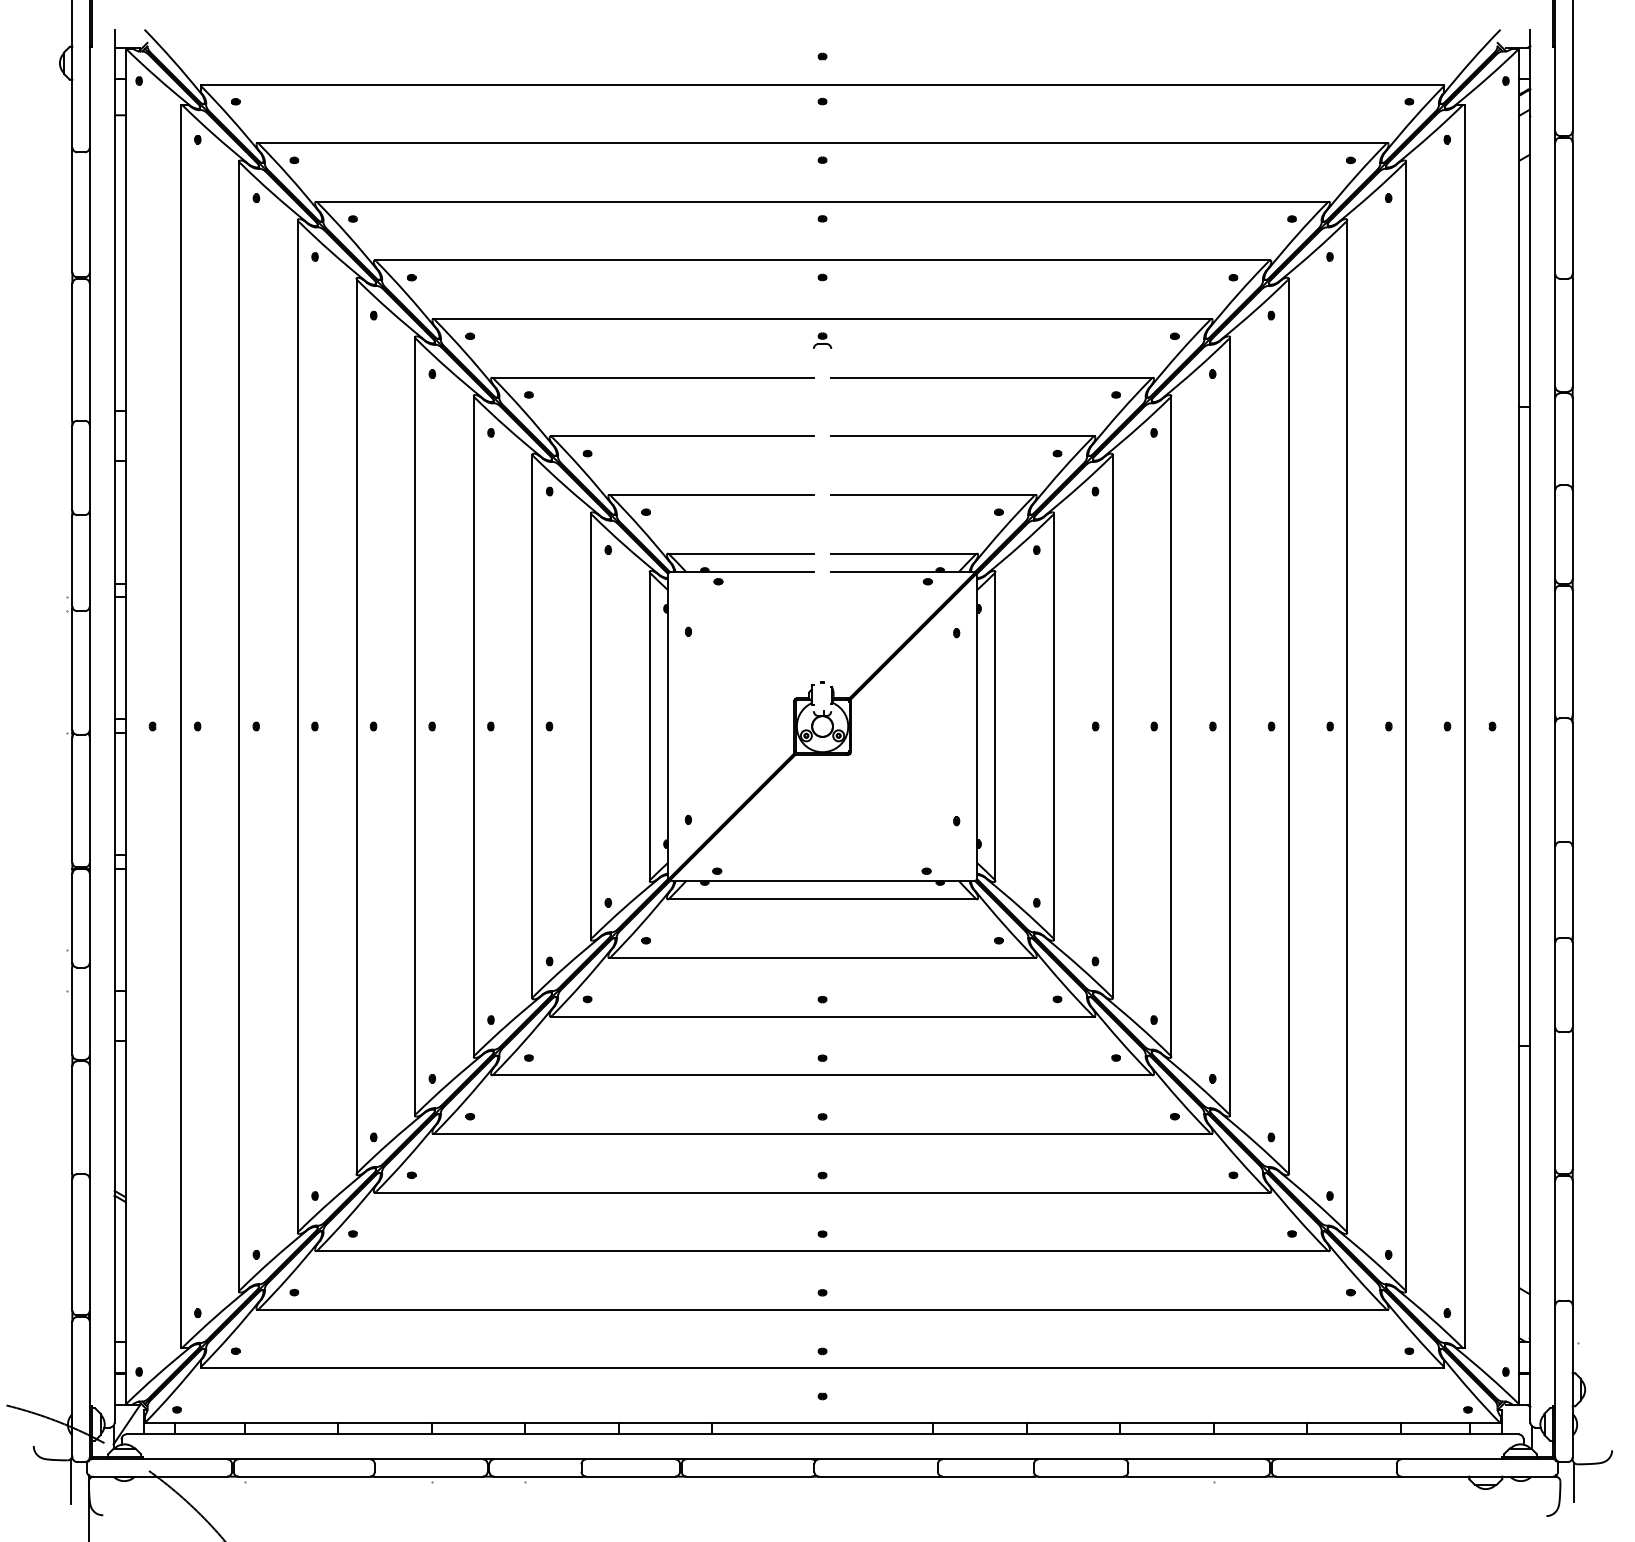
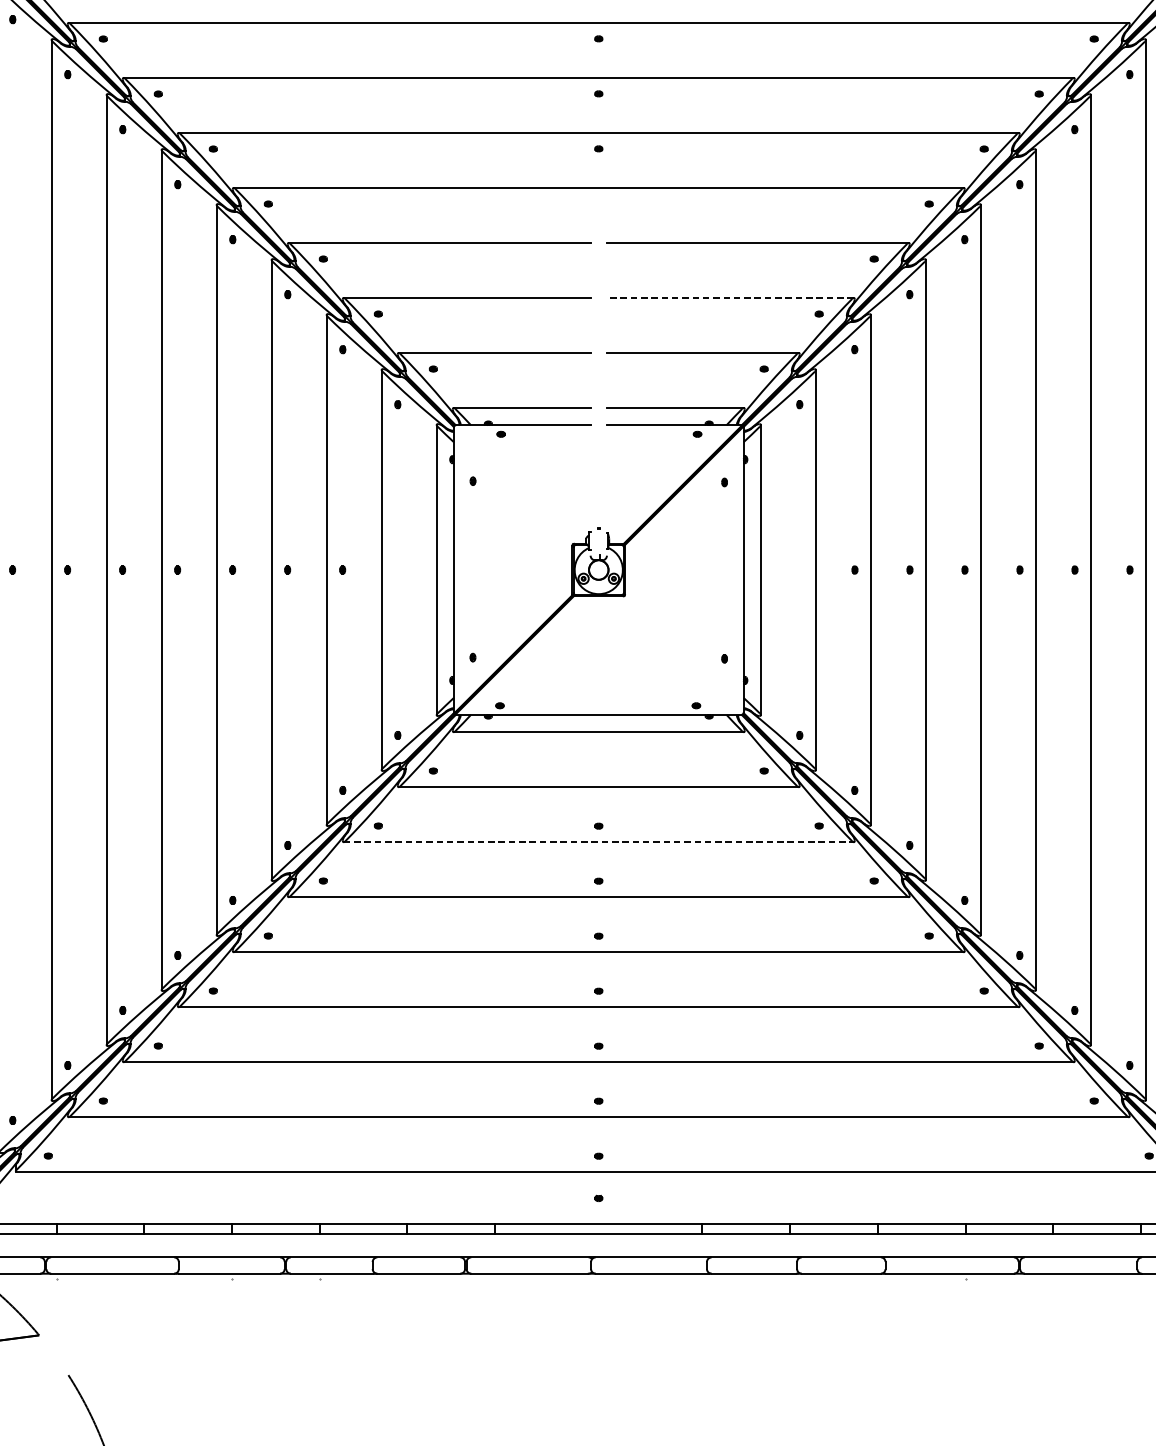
part: (822, 340) -> (598, 207), removed
line: (962, 436) -> (730, 298), solid -> dashed
line: (822, 1016) -> (598, 842), solid -> dashed

